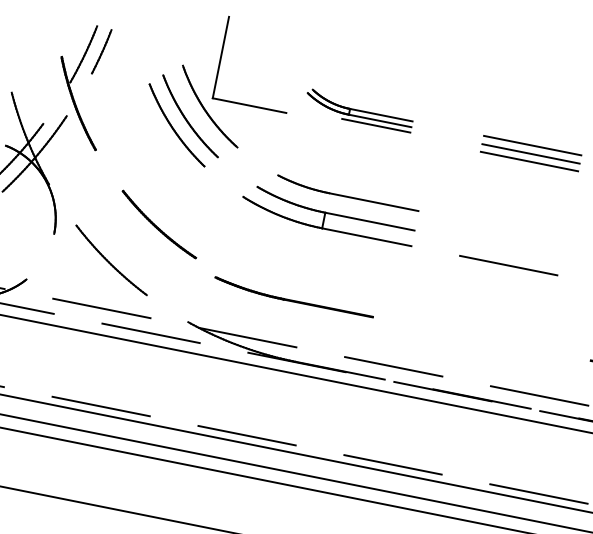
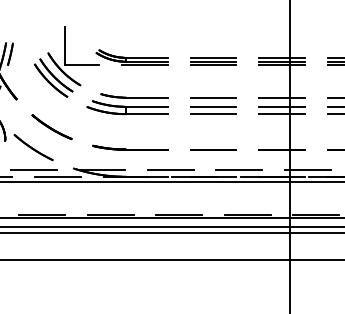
part: (358, 110) -> (131, 57), size x1.43
line: (515, 230) -> (213, 97), added
line: (511, 249) -> (213, 106), added
part: (294, 296) -> (130, 147), moved
line: (493, 340) -> (213, 149), added

